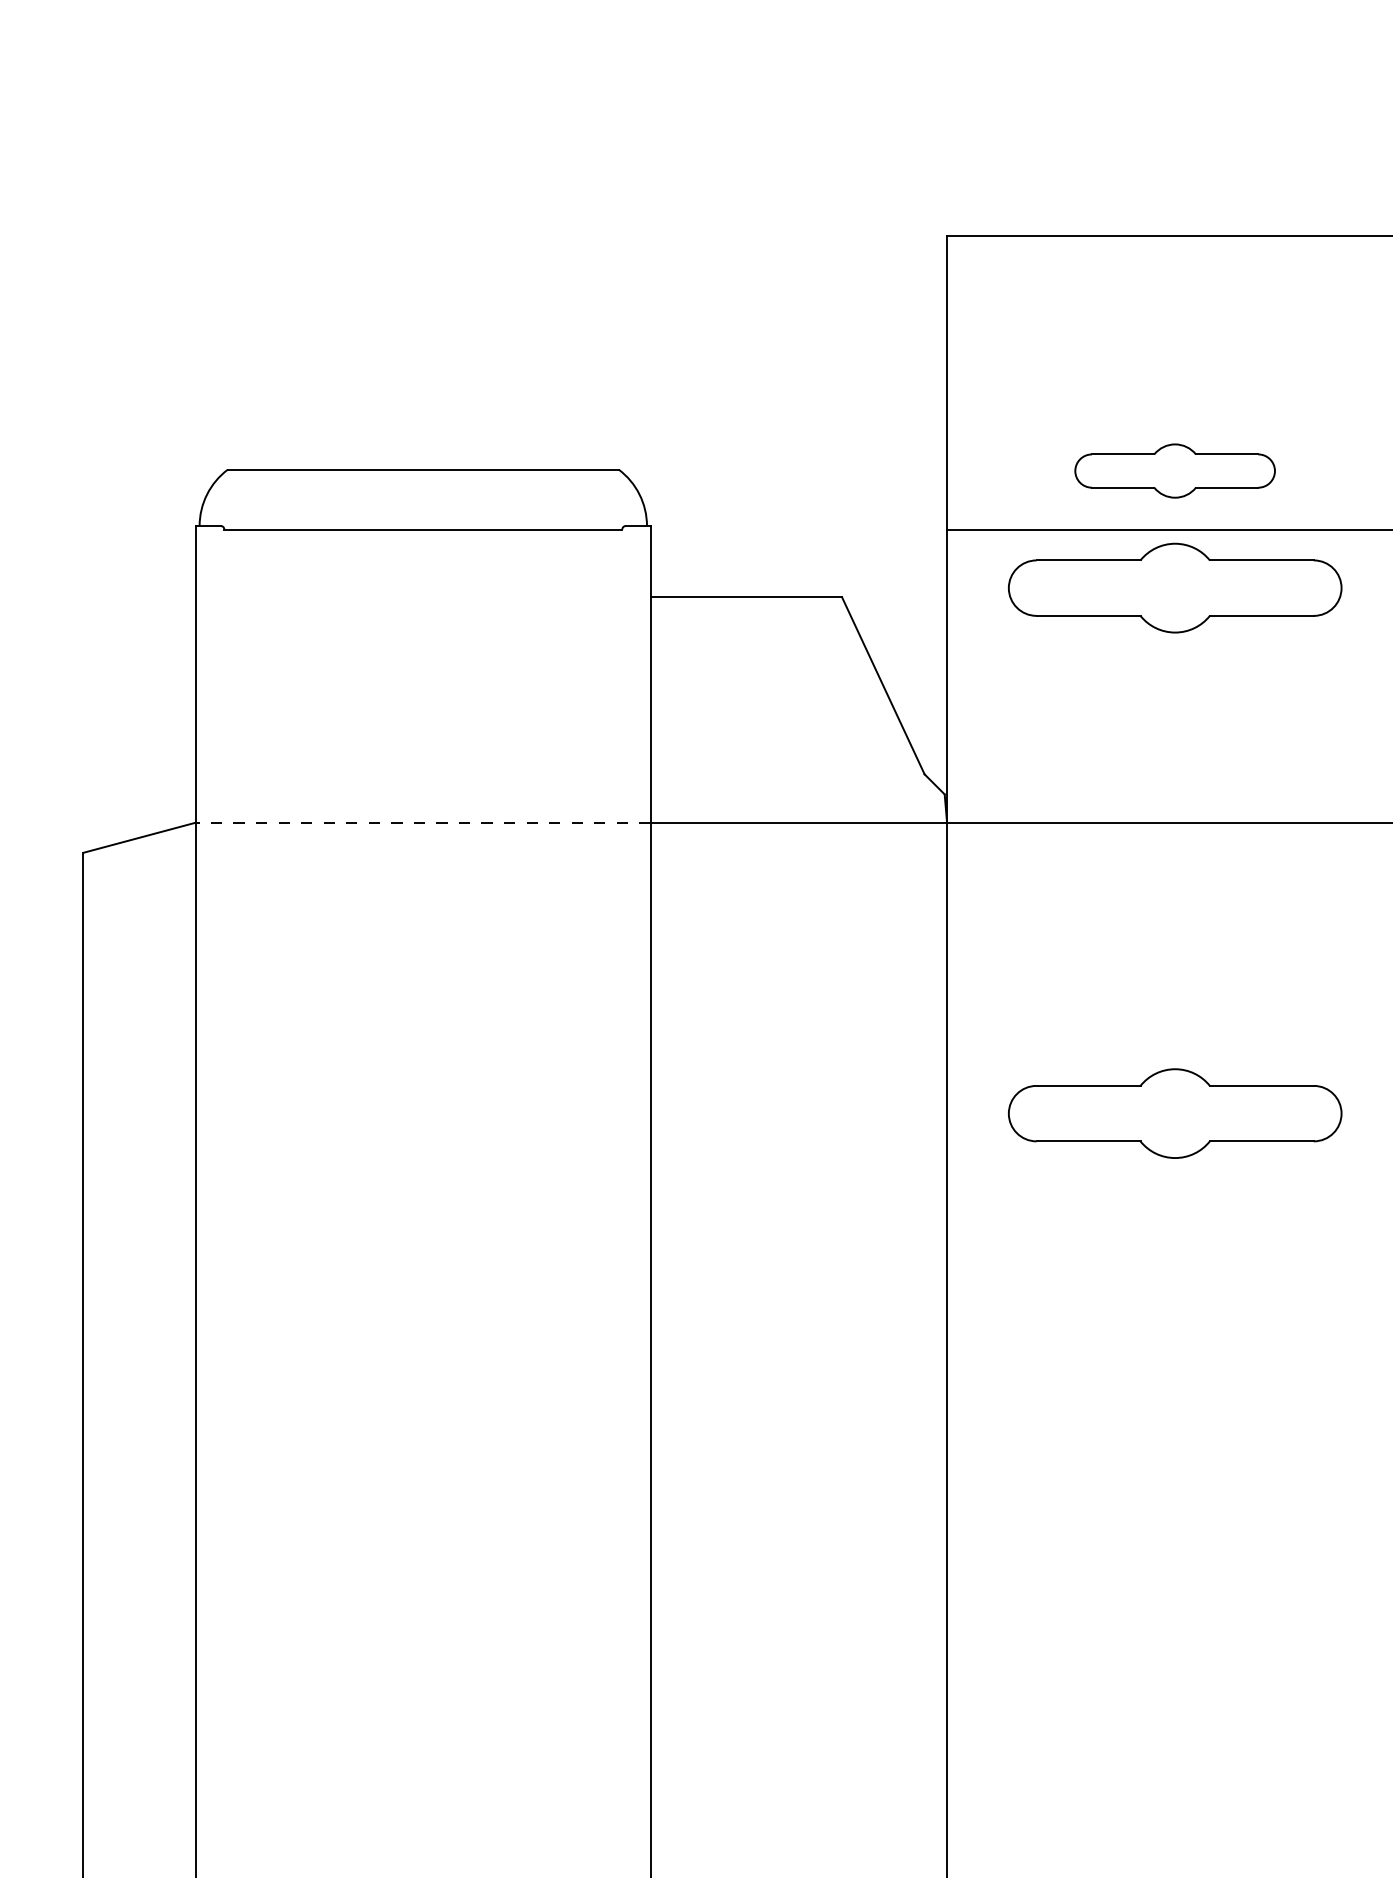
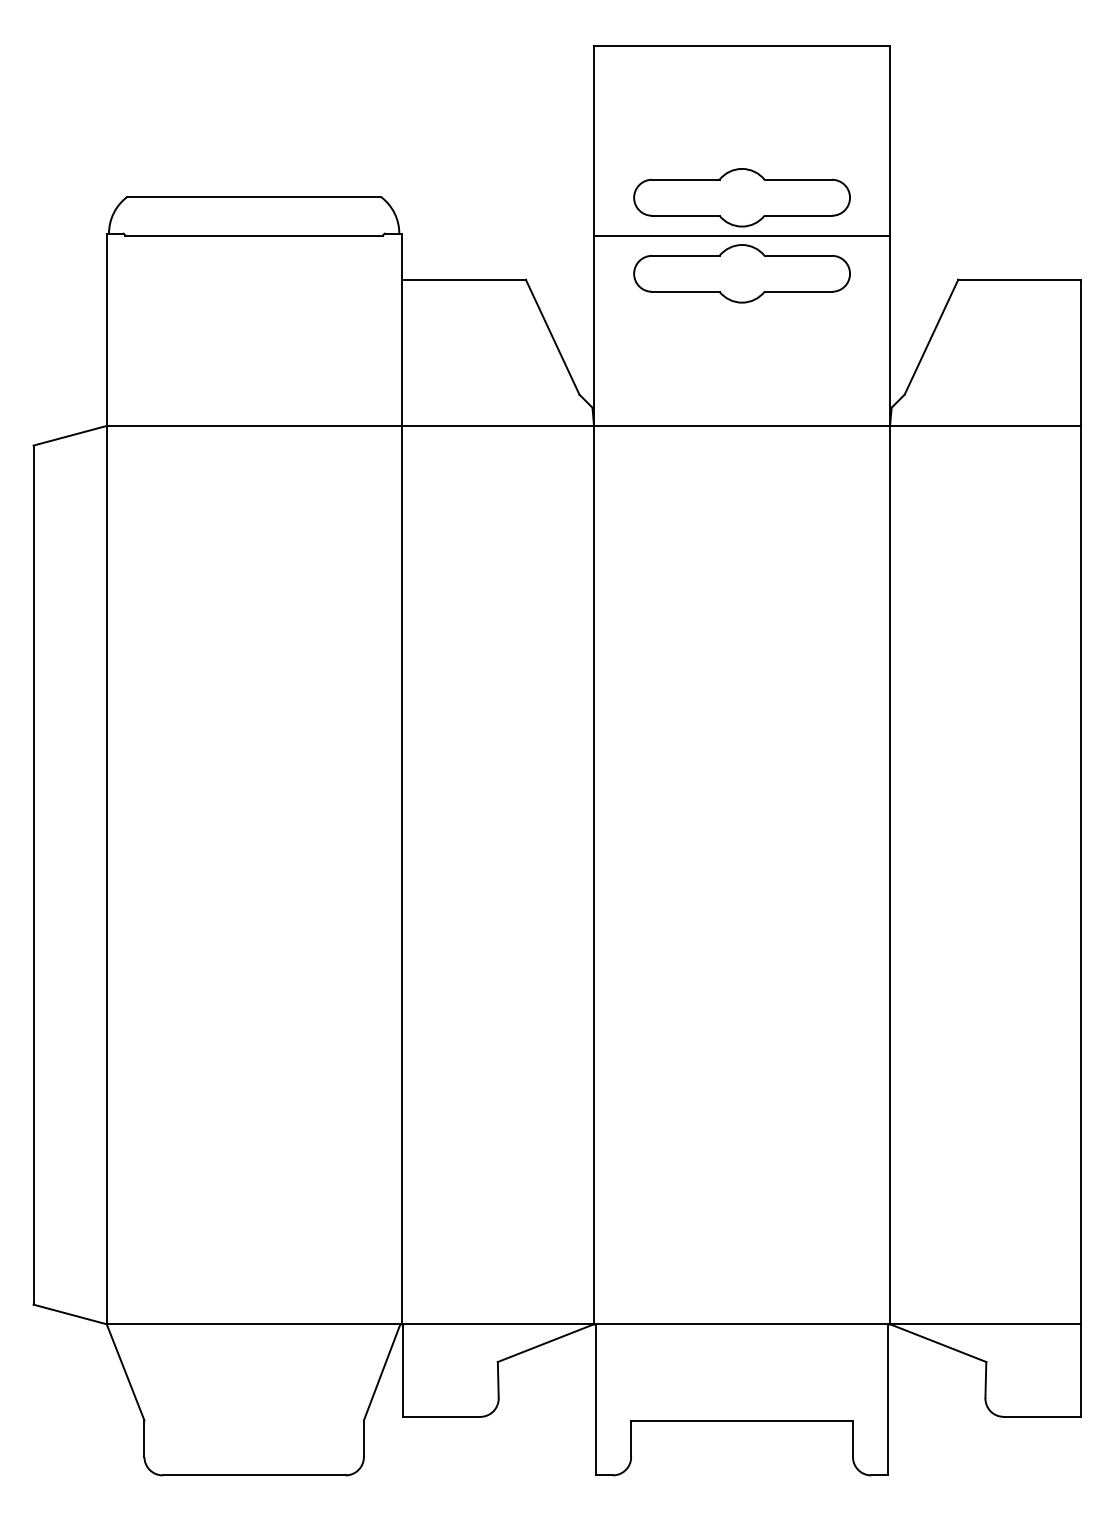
part: (1174, 470) -> (741, 197), size x1.67
line: (422, 821) -> (253, 425), dashed -> solid
part: (1174, 1113) -> (741, 614), removed

